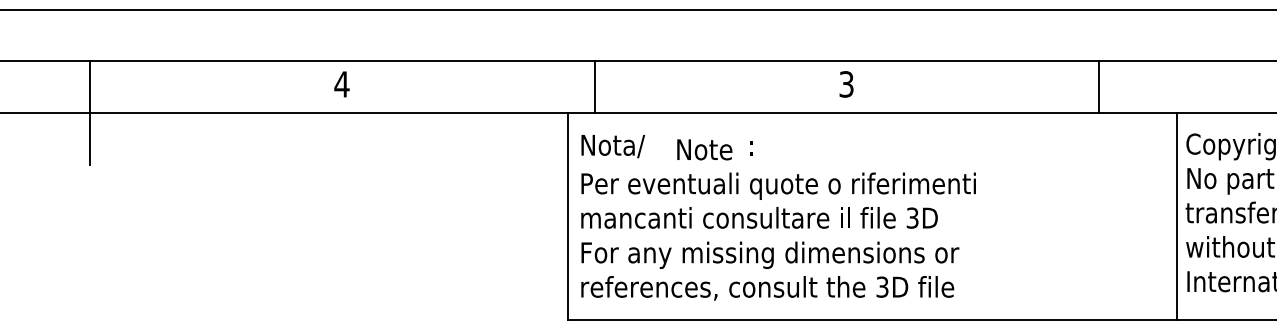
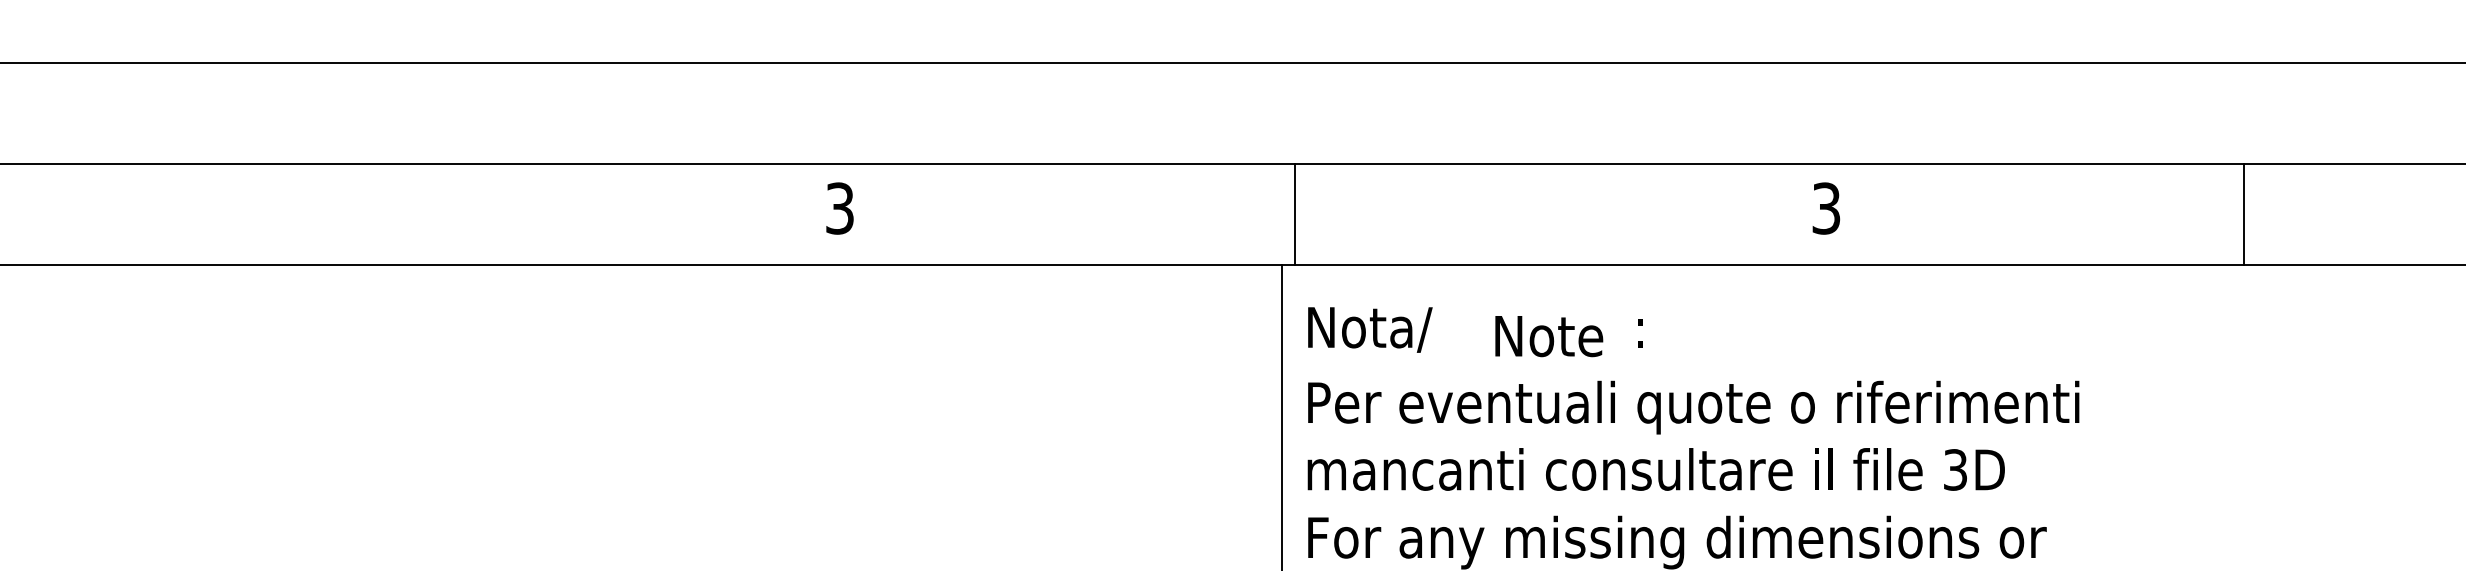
text: (341, 84) -> (839, 208), 4 -> 3
line: (594, 87) -> (1294, 214), moved
line: (1099, 87) -> (2244, 214), moved
line: (90, 113) -> (348, 265), removed

